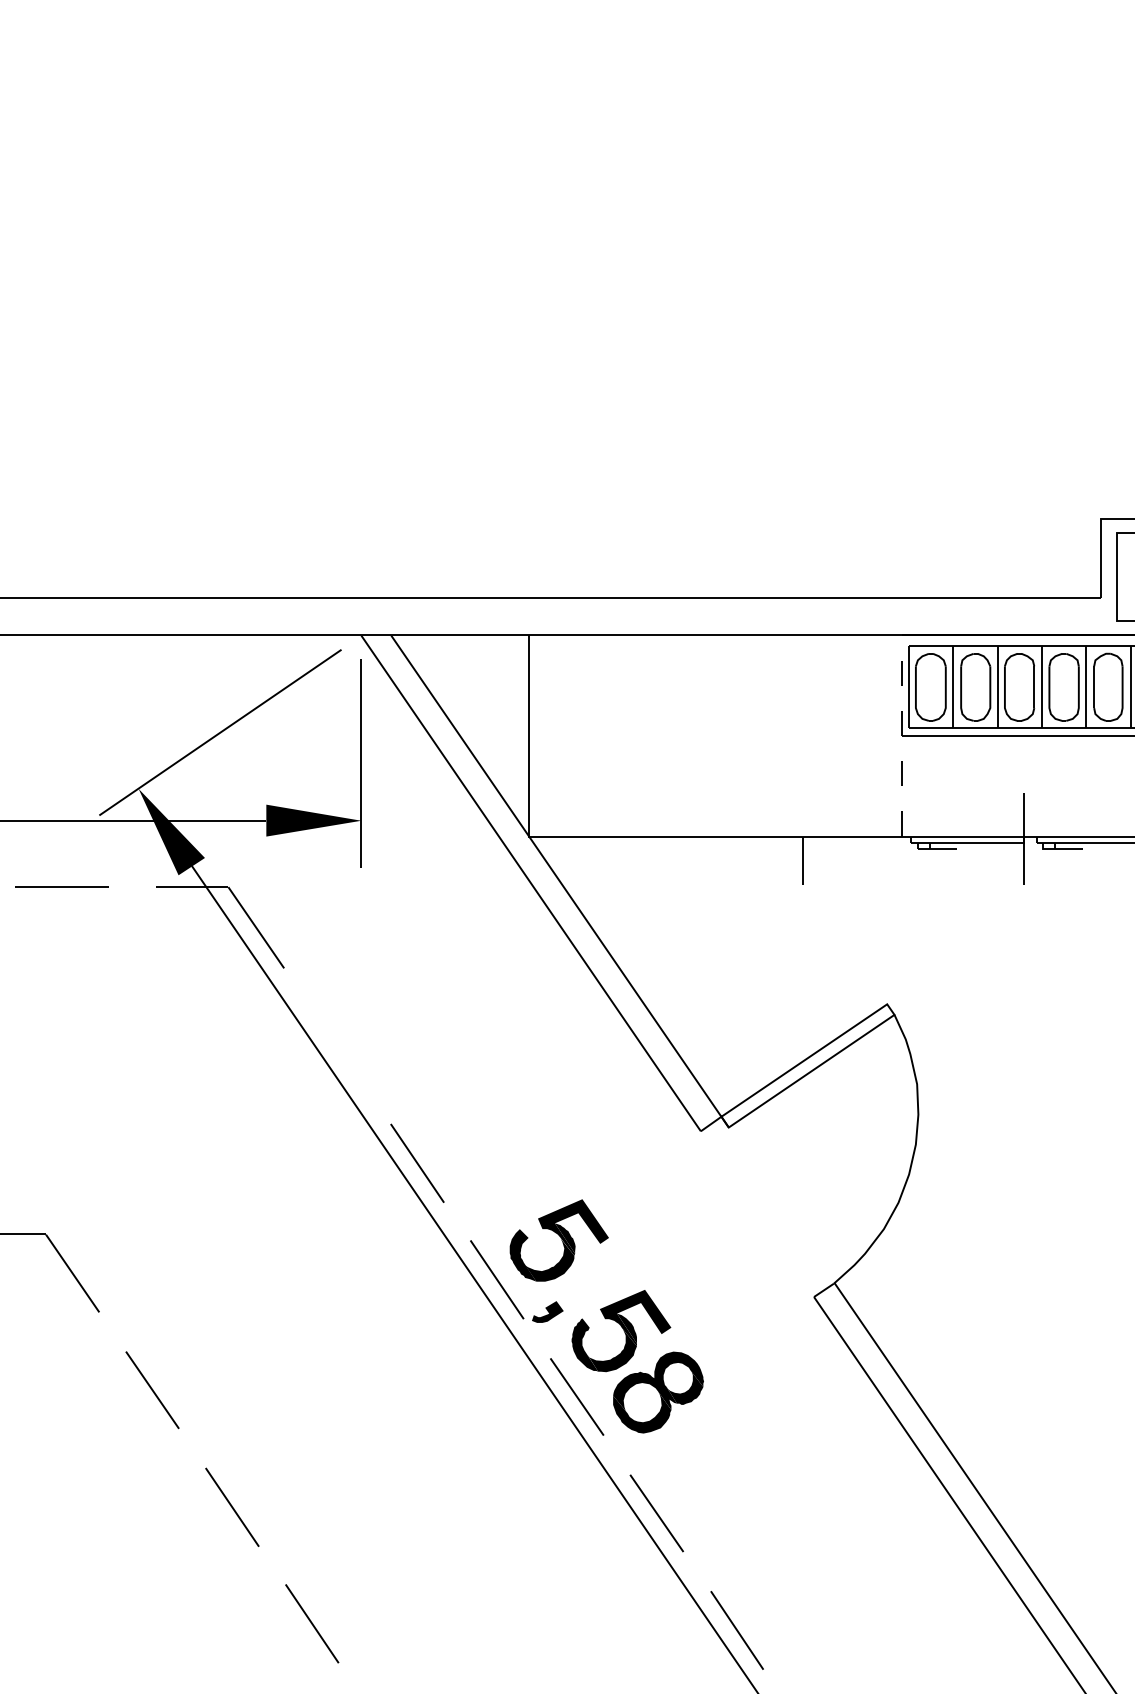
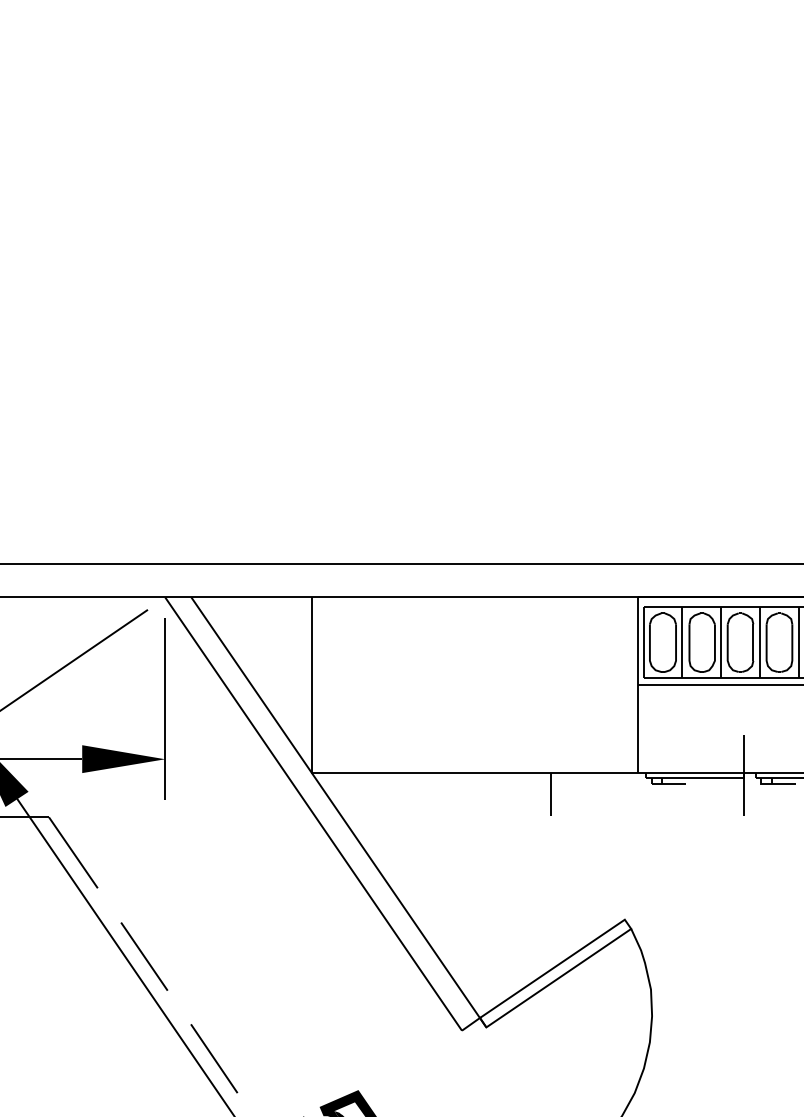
line: (901, 735) -> (637, 684), dashed -> solid
line: (337, 1046) -> (144, 956), added

